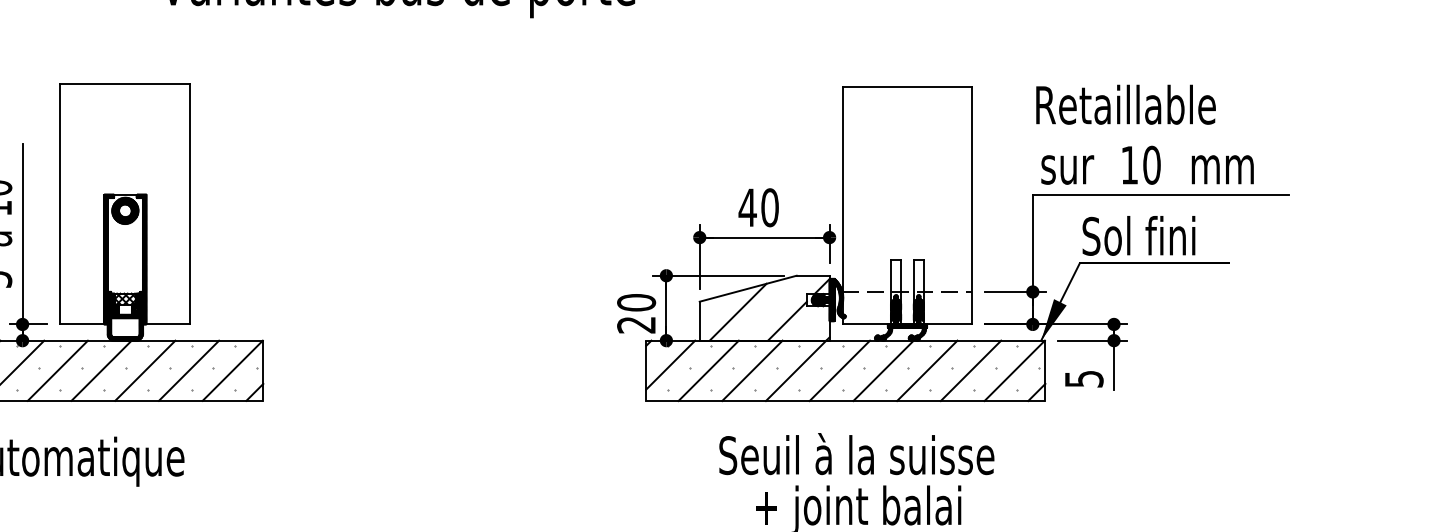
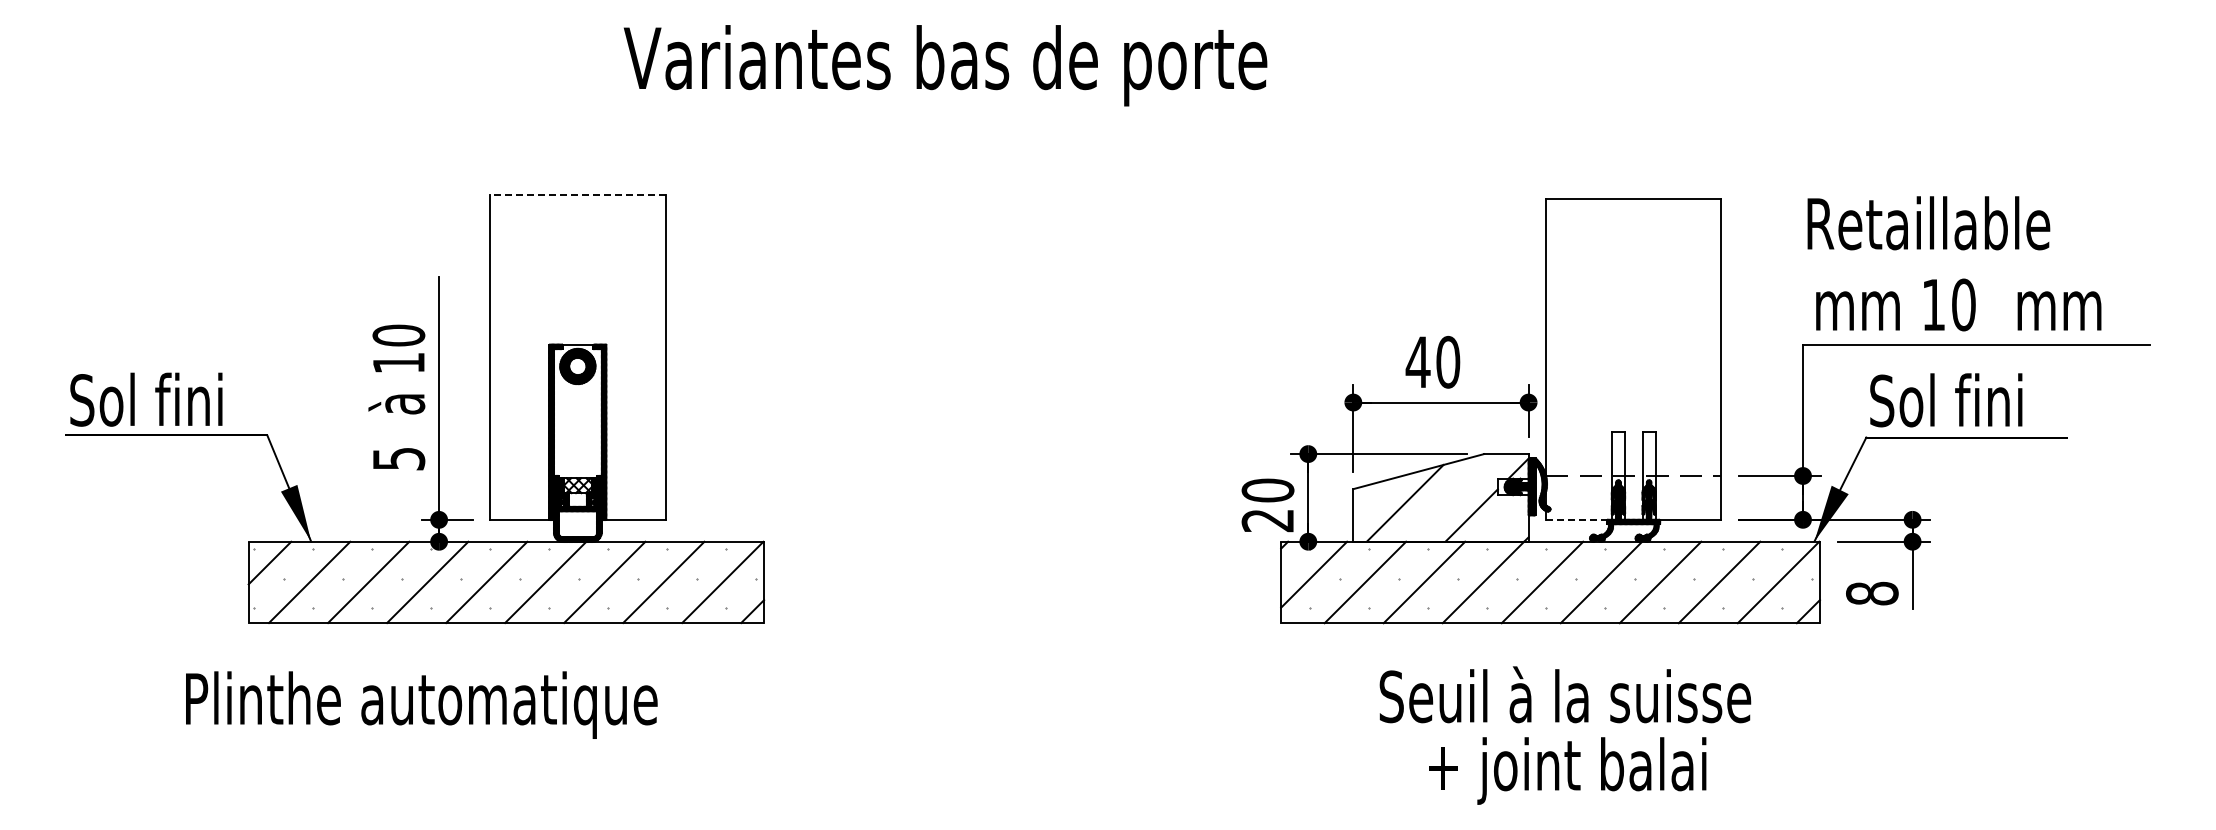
line: (125, 84) -> (577, 195), solid -> dashed
text: (1072, 170) -> (1856, 311), sur -> mm
line: (866, 324) -> (1578, 519), solid -> dashed
text: (1084, 379) -> (1872, 593), 5 -> 8

